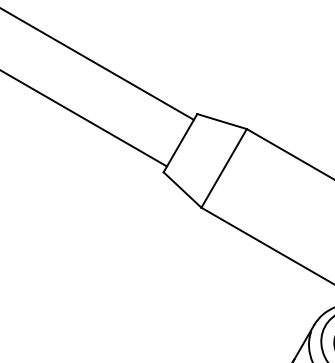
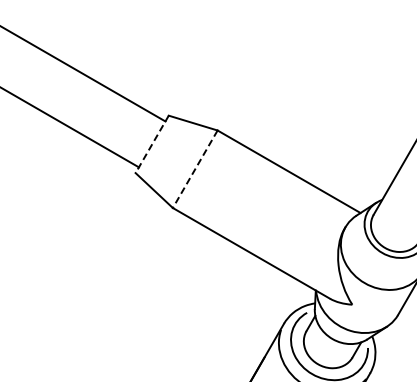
line: (179, 143) -> (151, 144), solid -> dashed
line: (224, 168) -> (195, 169), solid -> dashed

